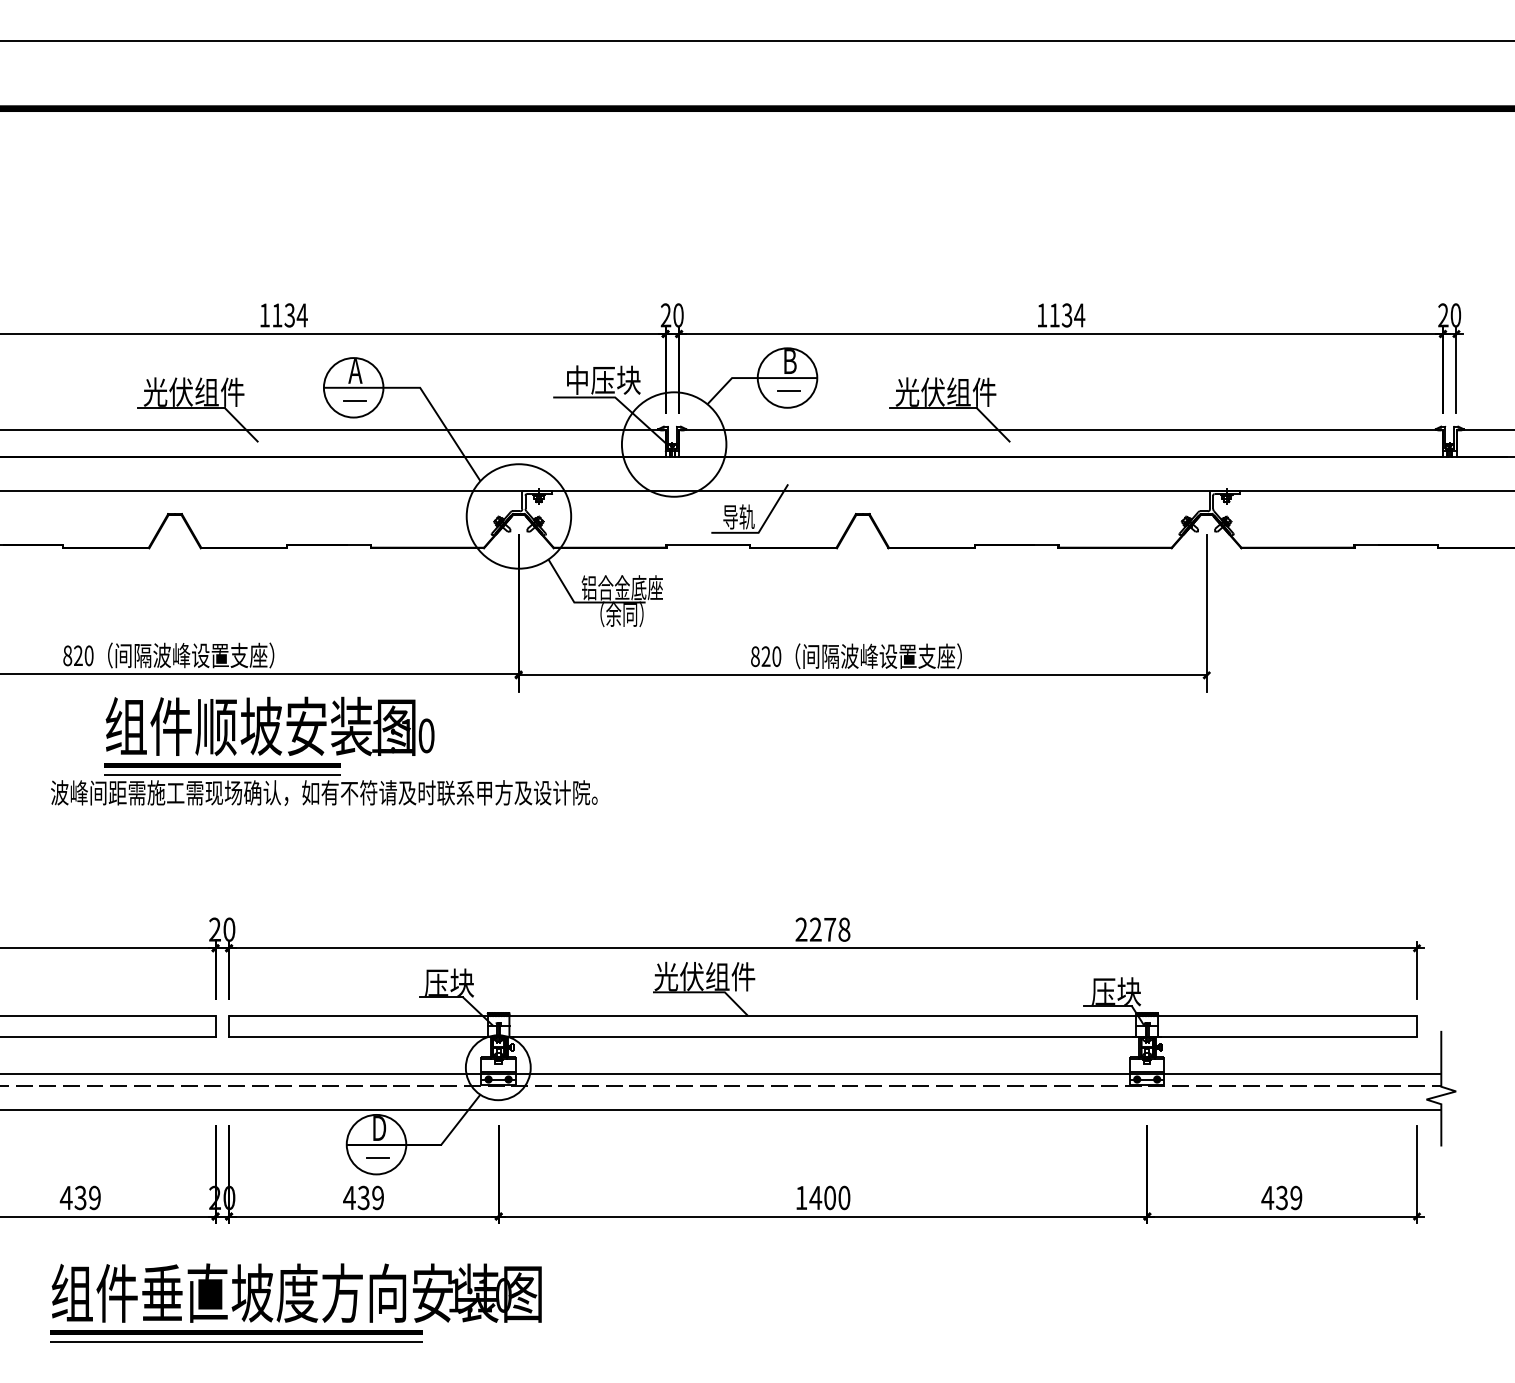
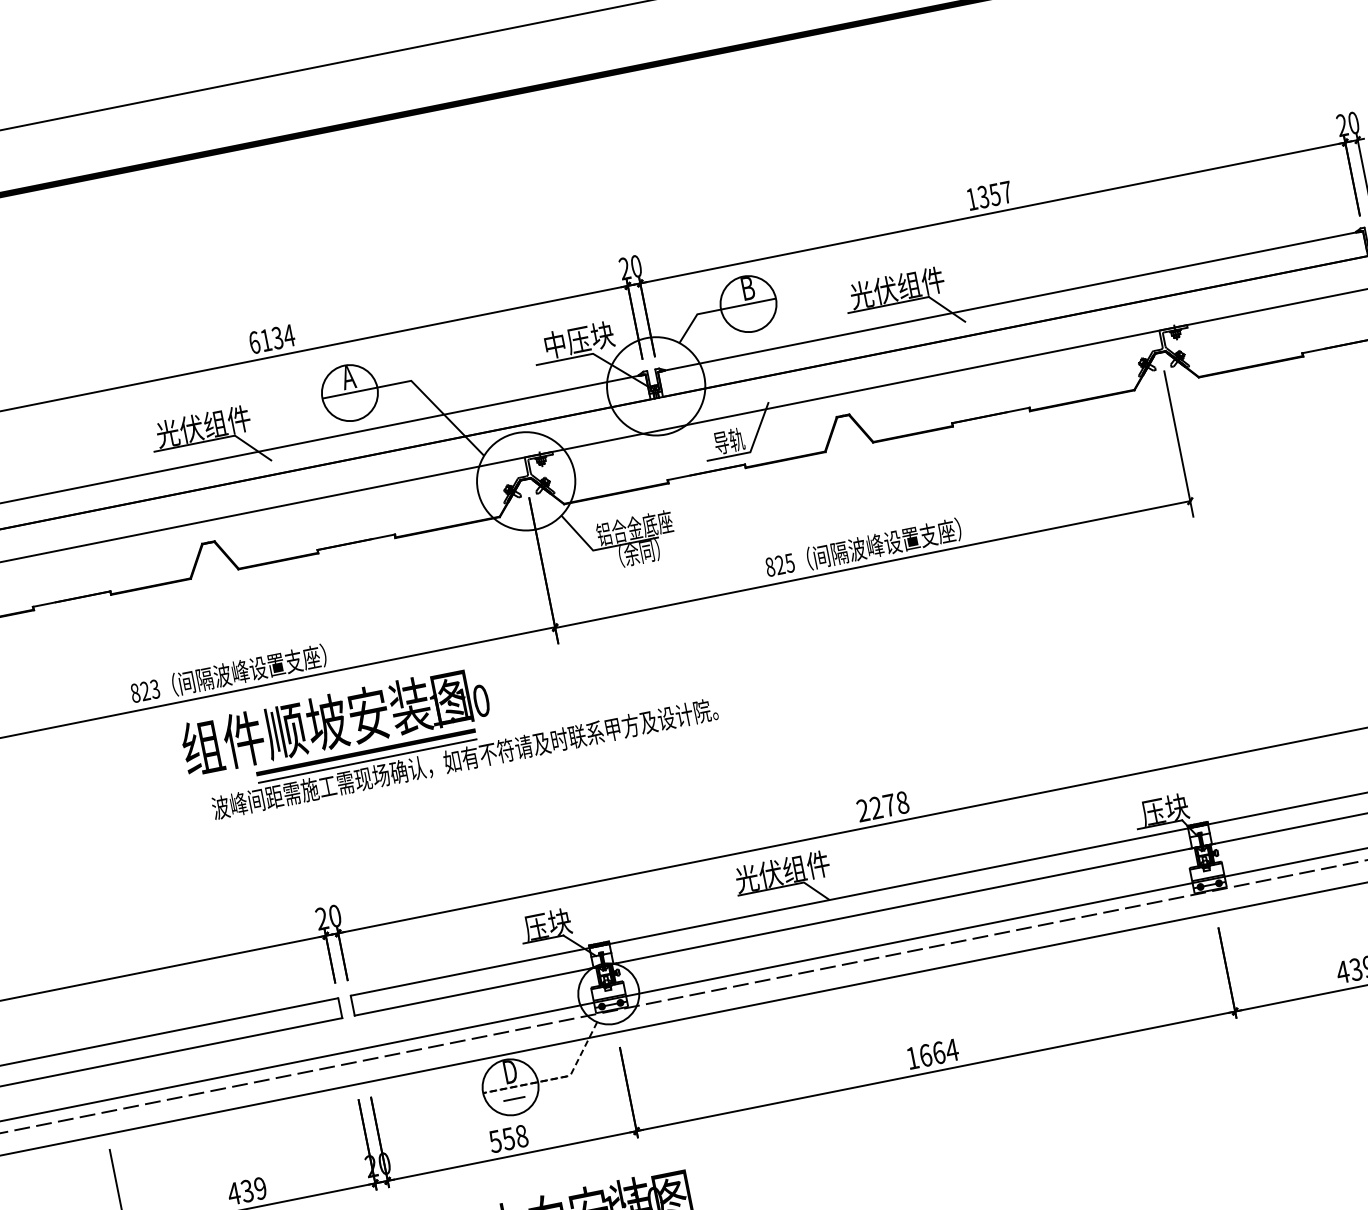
text: (265, 315) -> (255, 342), 1134 -> 6134
text: (1067, 315) -> (995, 194), 1134 -> 1357
line: (788, 390) -> (751, 315), removed
line: (354, 400) -> (353, 404), removed
text: (88, 655) -> (154, 689), 820 -> 823
text: (776, 656) -> (789, 563), 820 -> 825
part: (324, 784) -> (463, 751), moved
line: (378, 1144) -> (512, 1086), solid -> dashed
text: (363, 1197) -> (508, 1138), 439 -> 558
text: (829, 1197) -> (938, 1052), 1400 -> 1664

